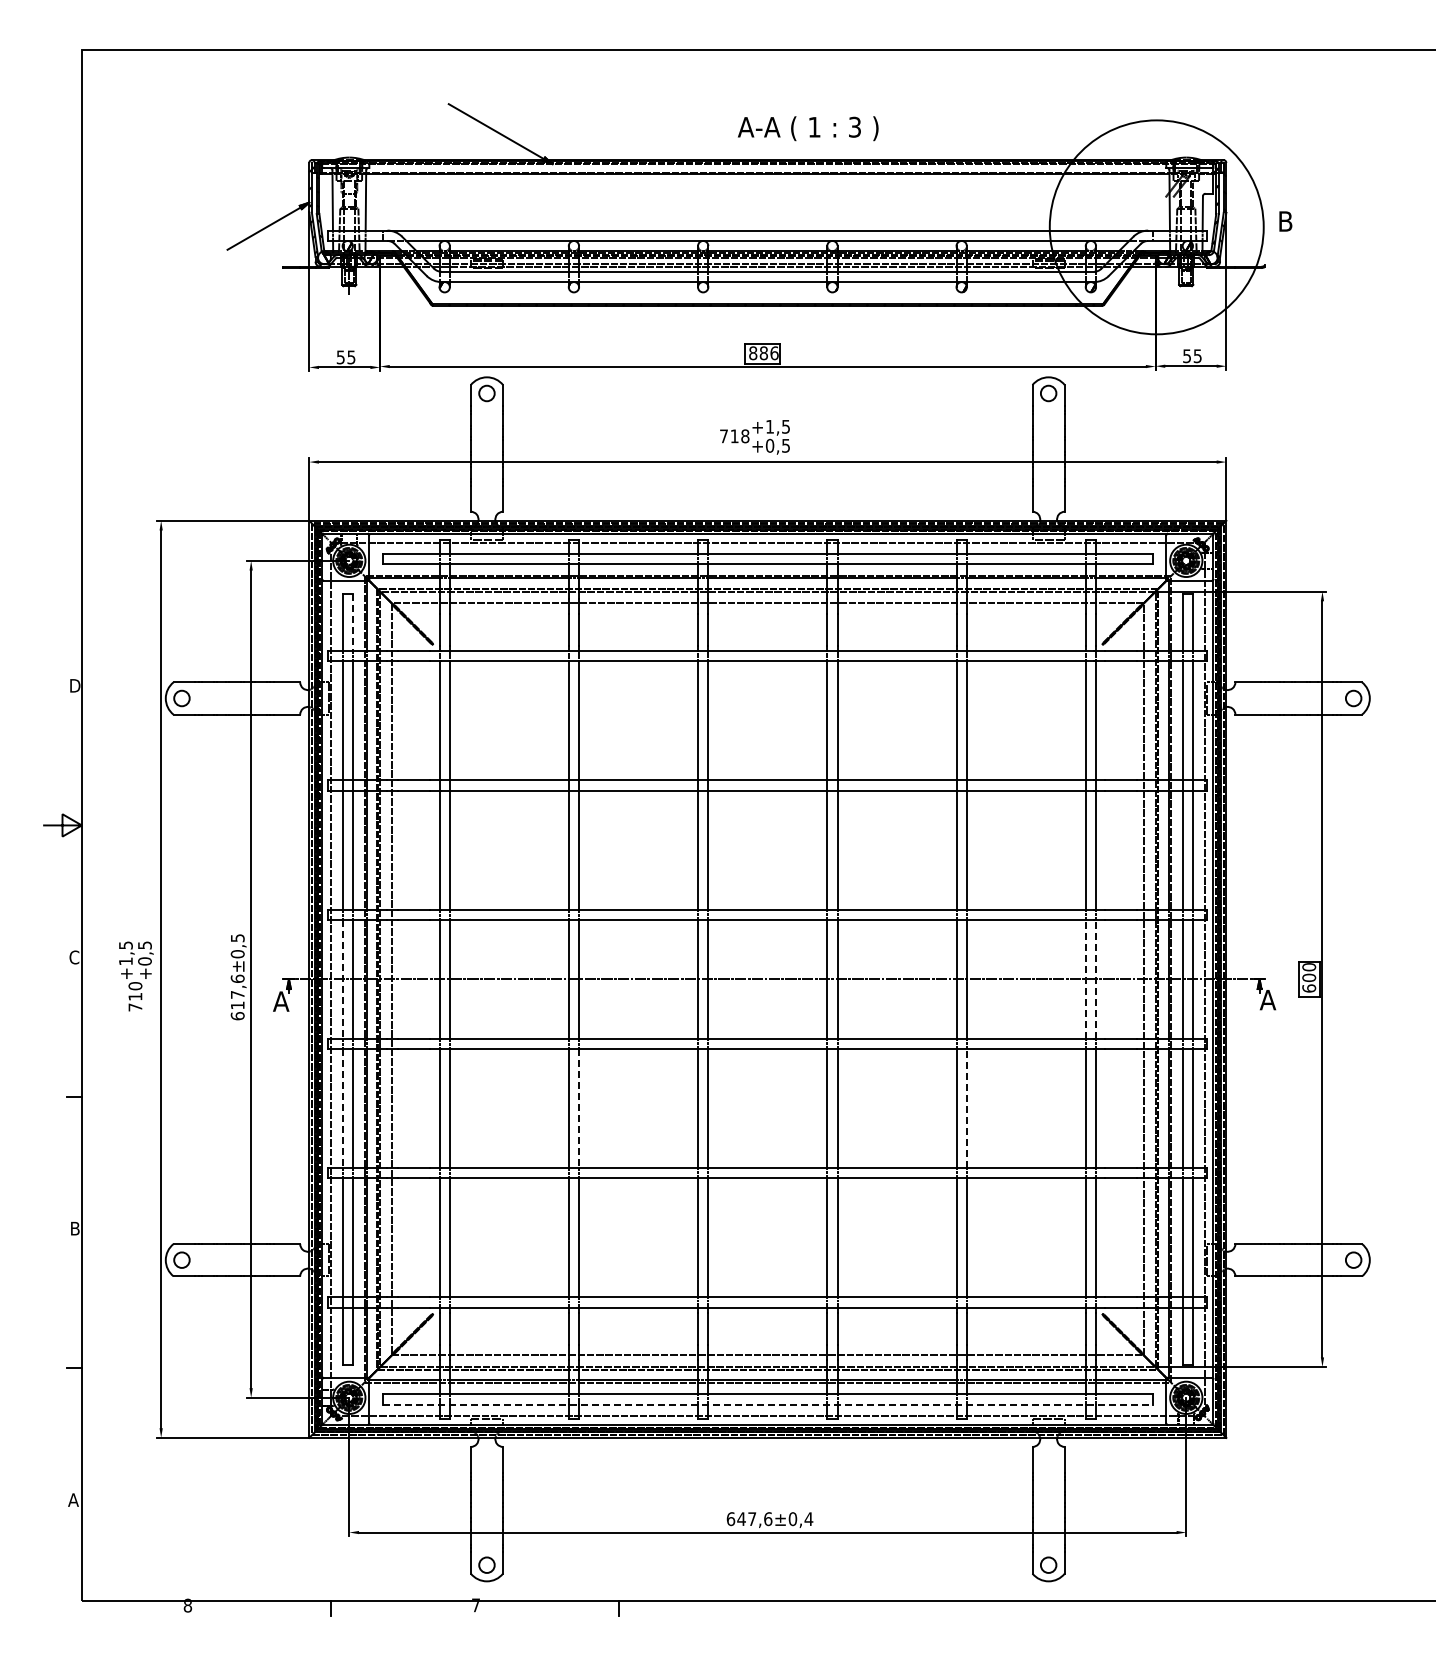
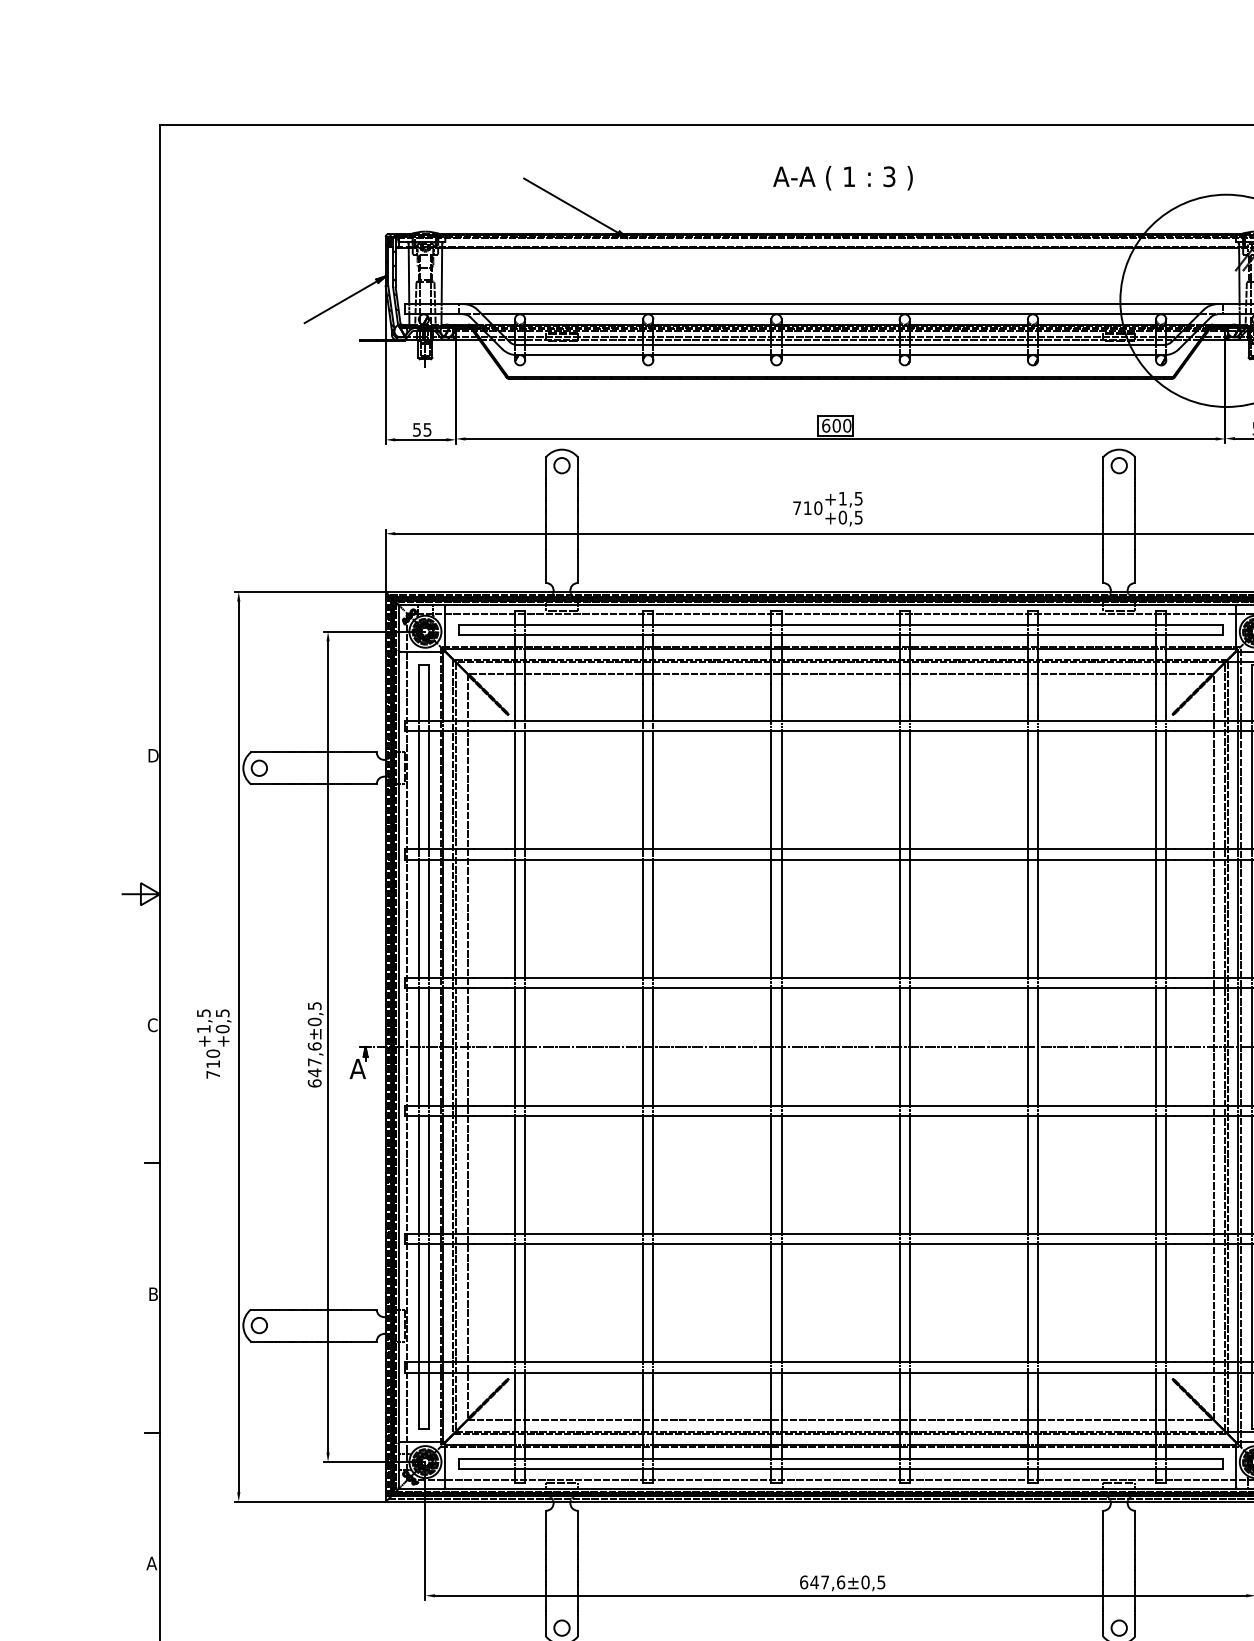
text: (808, 128) -> (843, 177), moved
text: (763, 352) -> (836, 425), 886 -> 600
text: (745, 435) -> (818, 507), 718 -> 710
line: (352, 623) -> (428, 693), dashed -> solid
line: (1085, 978) -> (1155, 1046), dashed -> solid
line: (1096, 978) -> (1166, 1046), dashed -> solid
line: (342, 979) -> (418, 1047), dashed -> solid
text: (237, 1005) -> (314, 1072), 617,6 -> 647,6
line: (966, 1108) -> (1037, 1175), dashed -> solid
line: (342, 1109) -> (418, 1176), dashed -> solid
line: (579, 1109) -> (653, 1176), dashed -> solid
line: (768, 1404) -> (841, 1468), dashed -> solid
text: (808, 1519) -> (880, 1582), ±0,4 -> ±0,5

